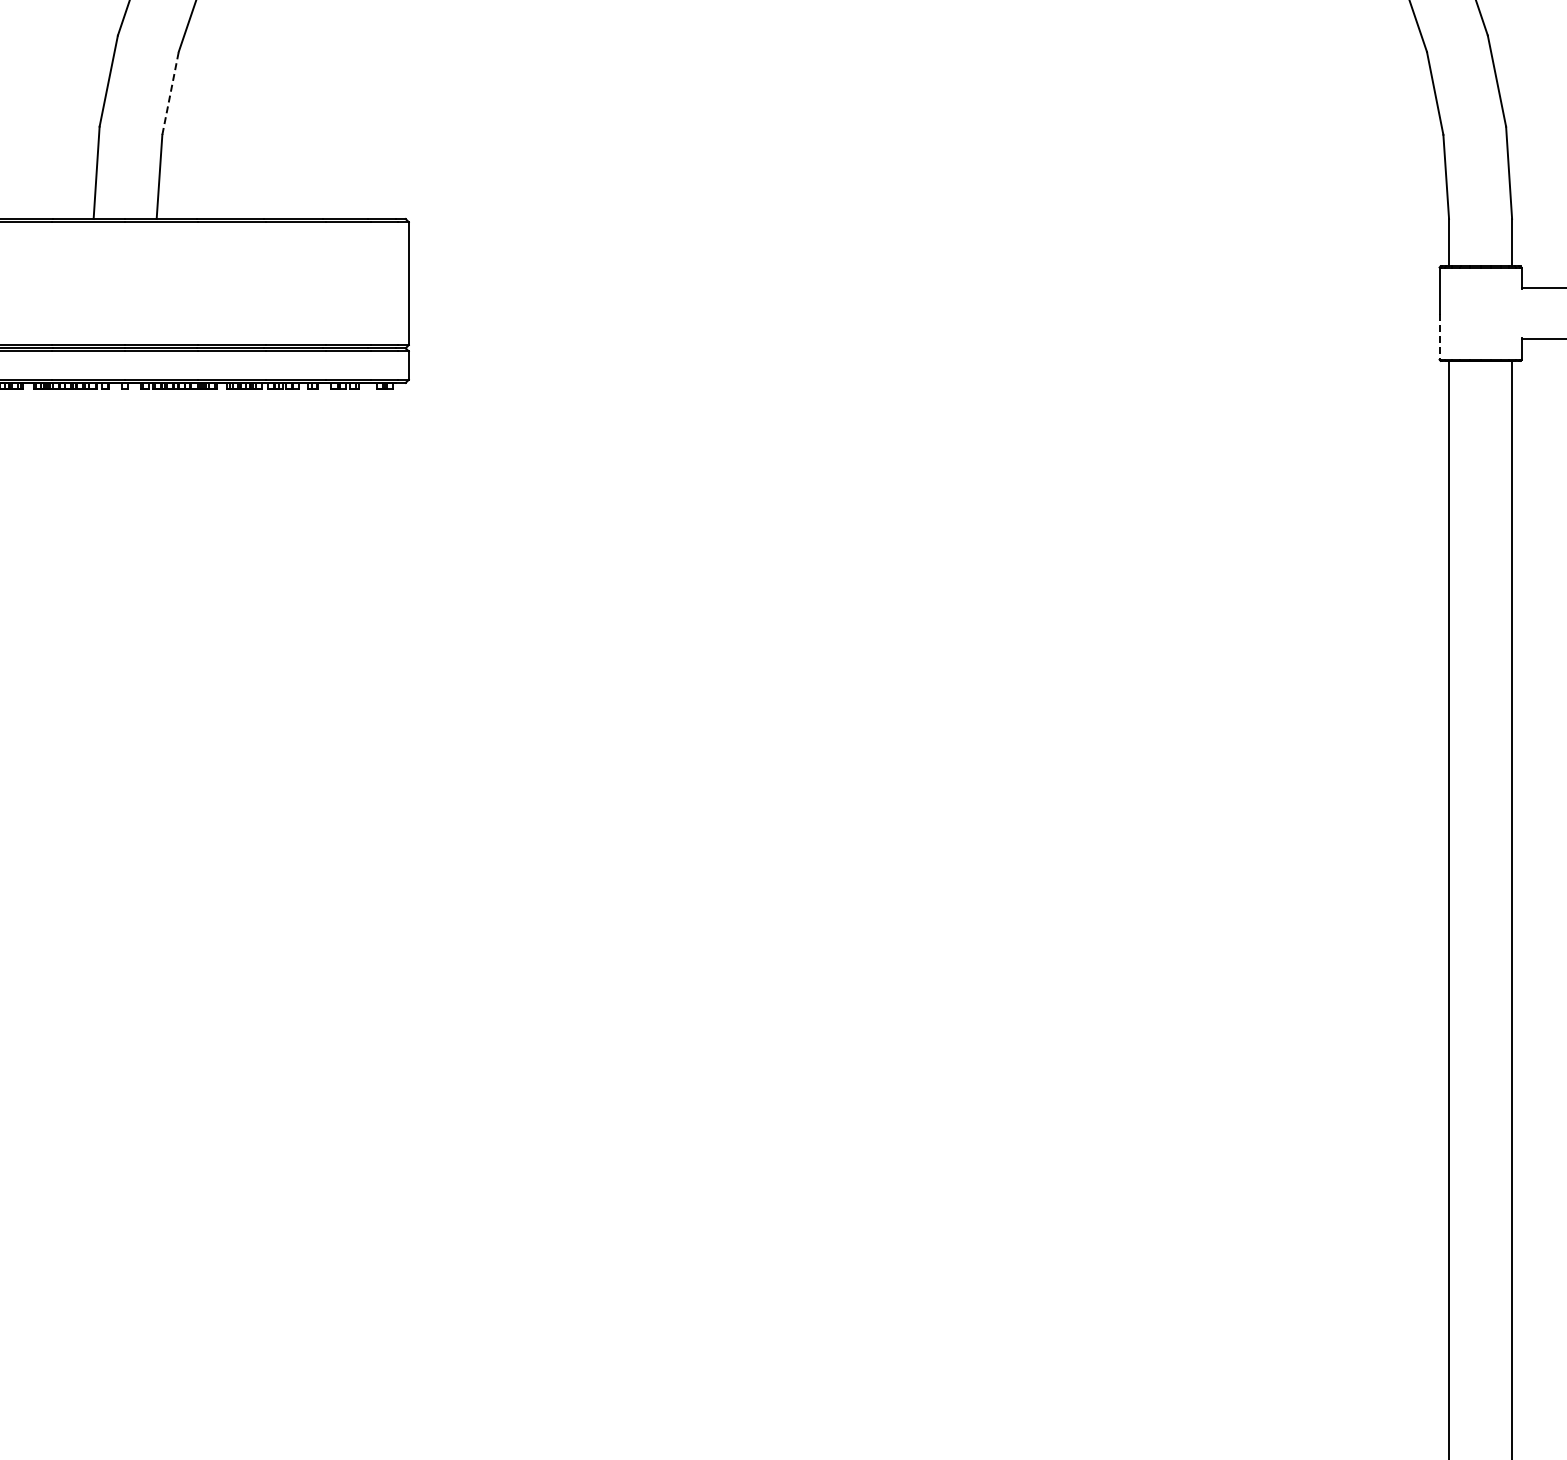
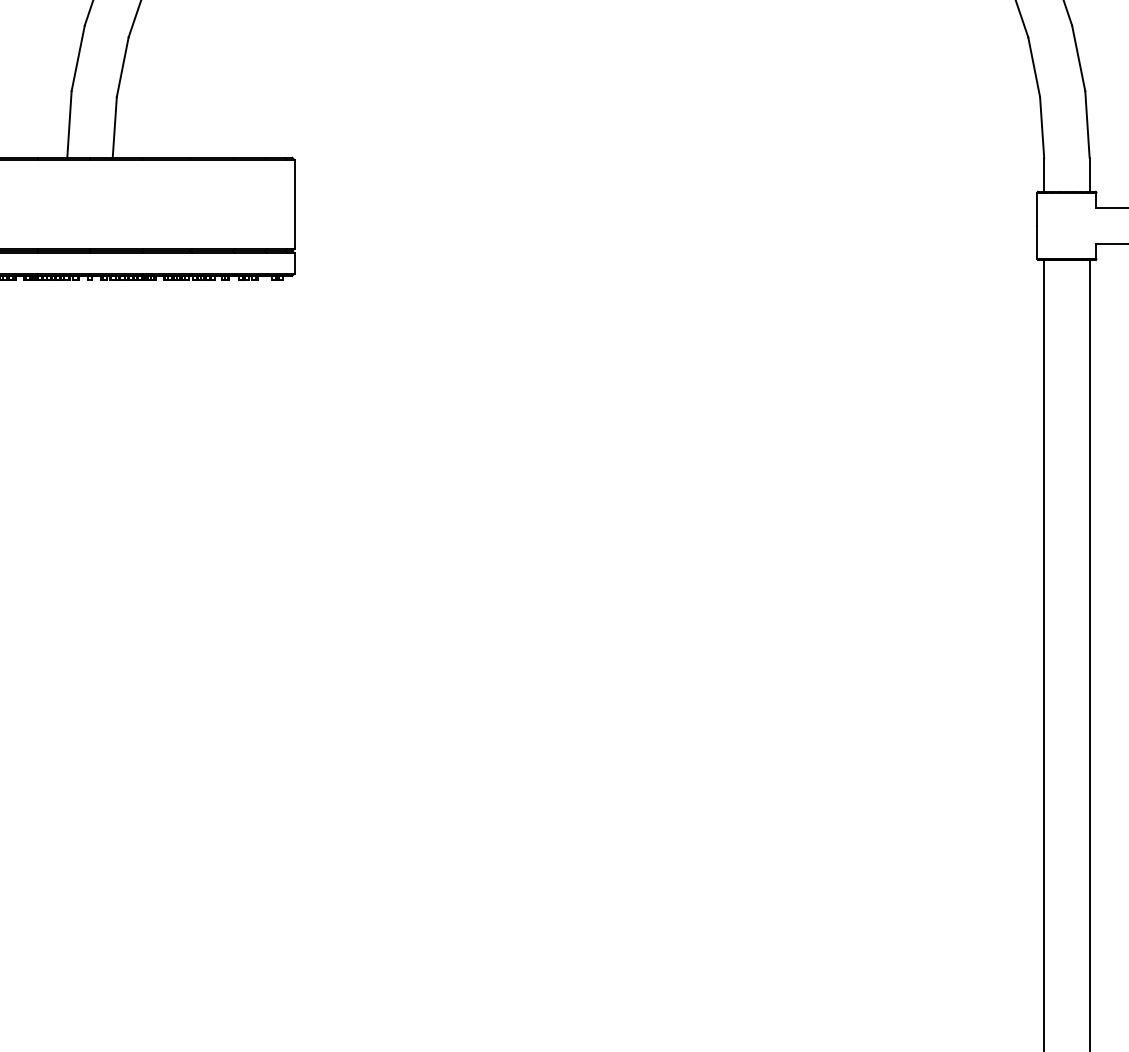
line: (170, 92) -> (122, 66), dashed -> solid
line: (1439, 337) -> (1037, 243), dashed -> solid

